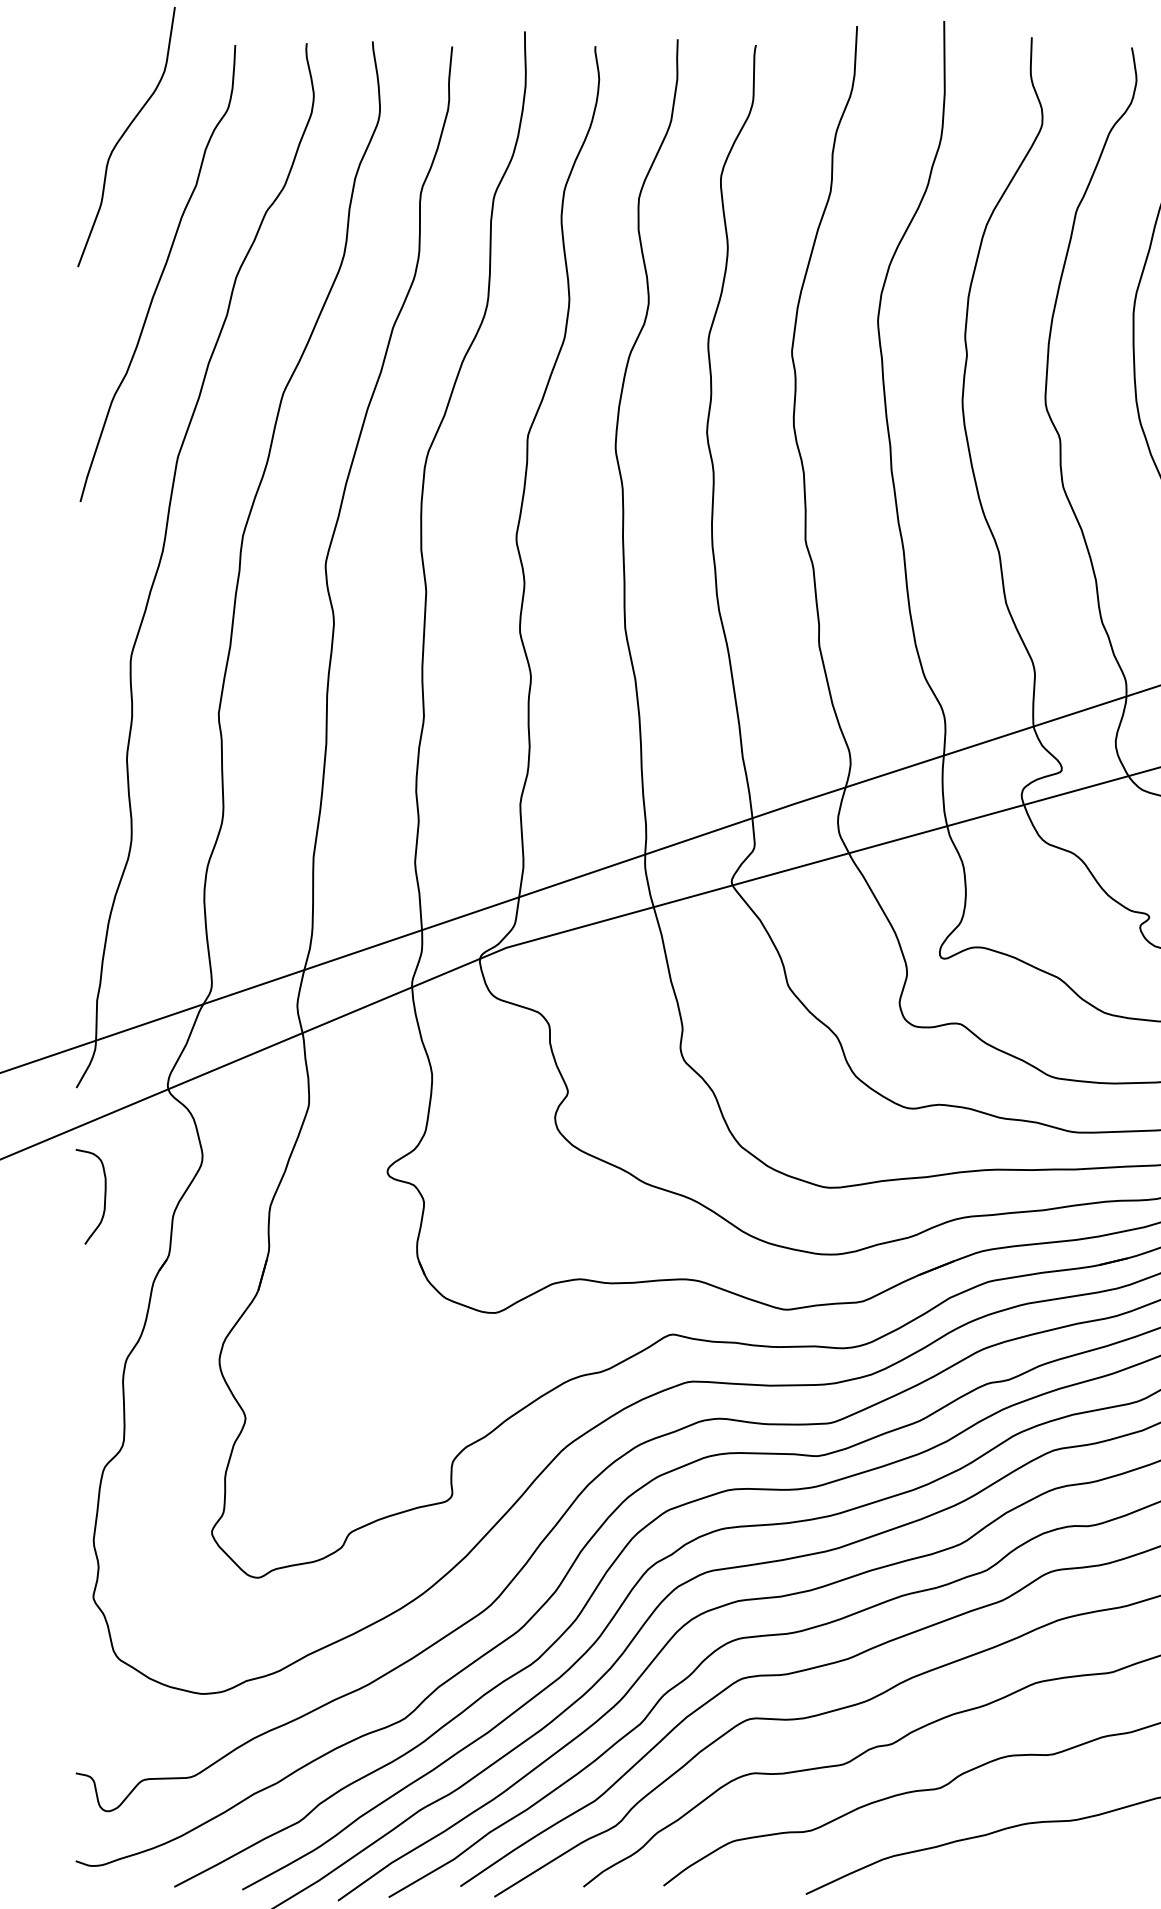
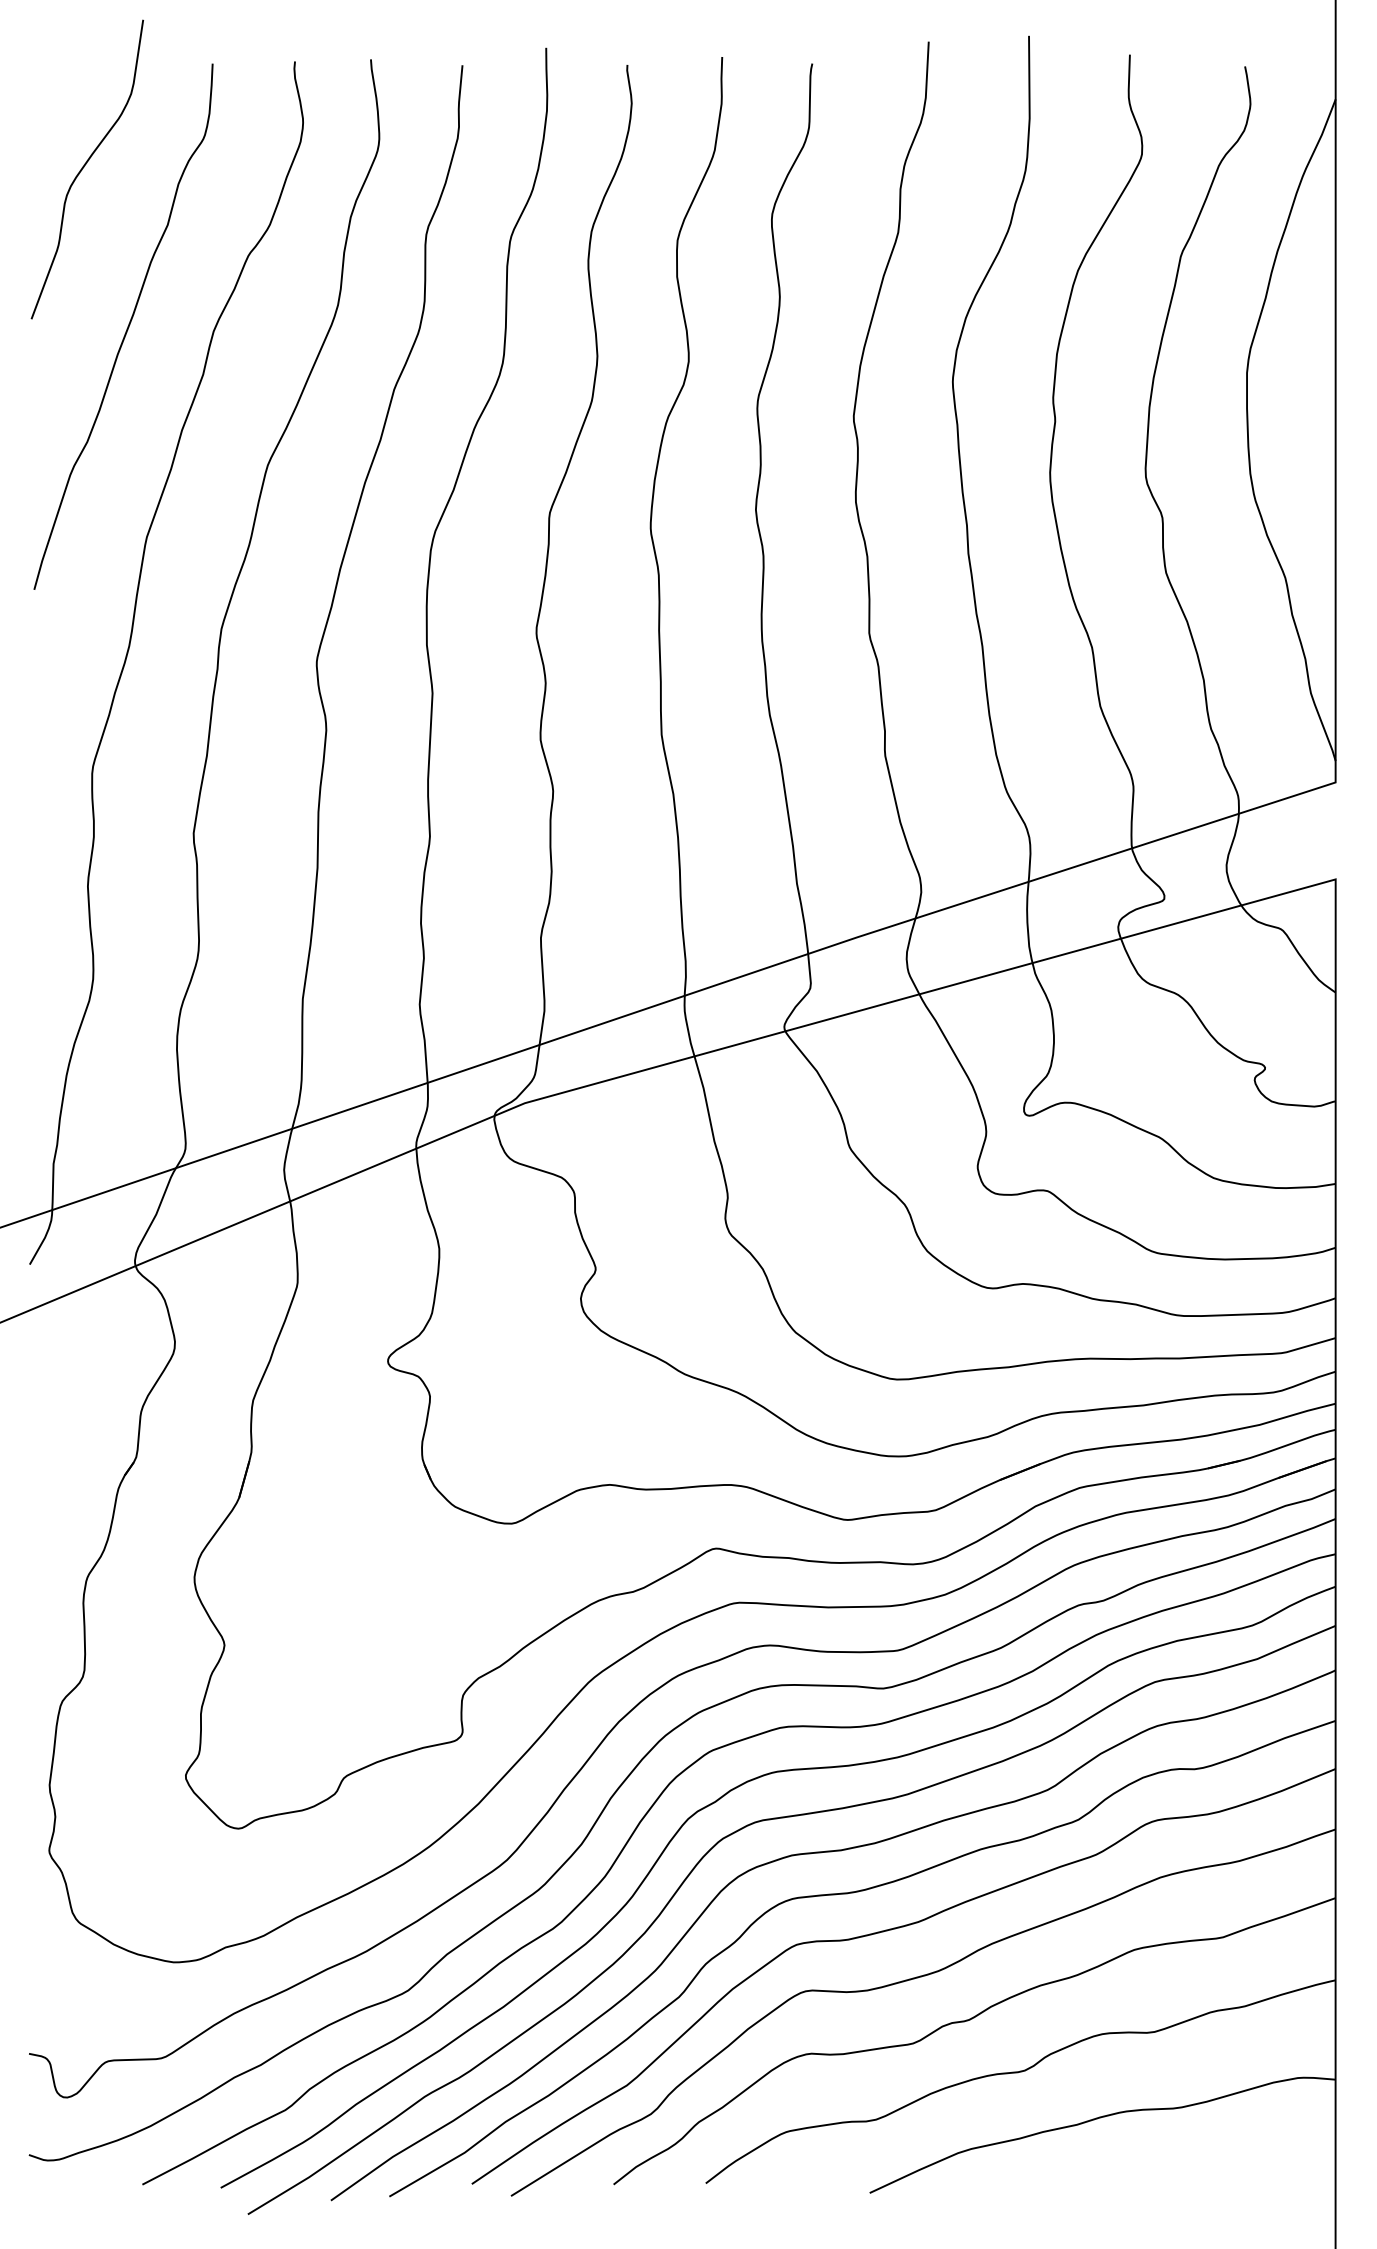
curve: (104, 1199) -> (61, 1393), removed

